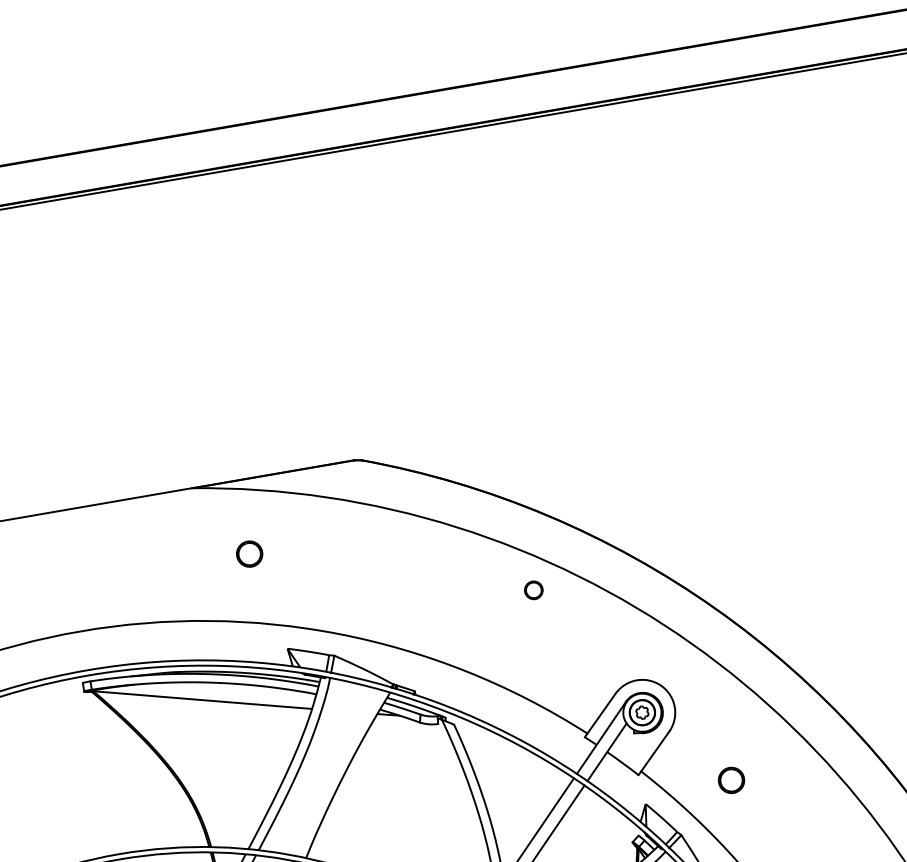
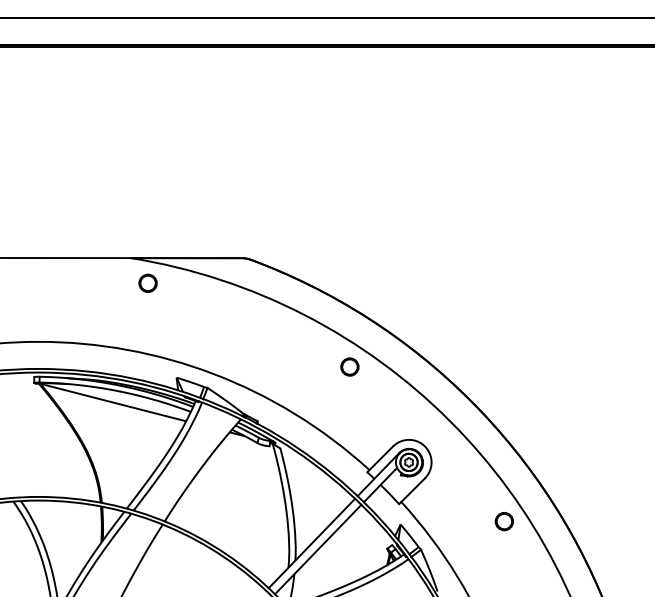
circle: (248, 553) -> (147, 282), moved
circle: (533, 589) -> (349, 366), size x1.43
circle: (730, 780) -> (503, 521), moved

